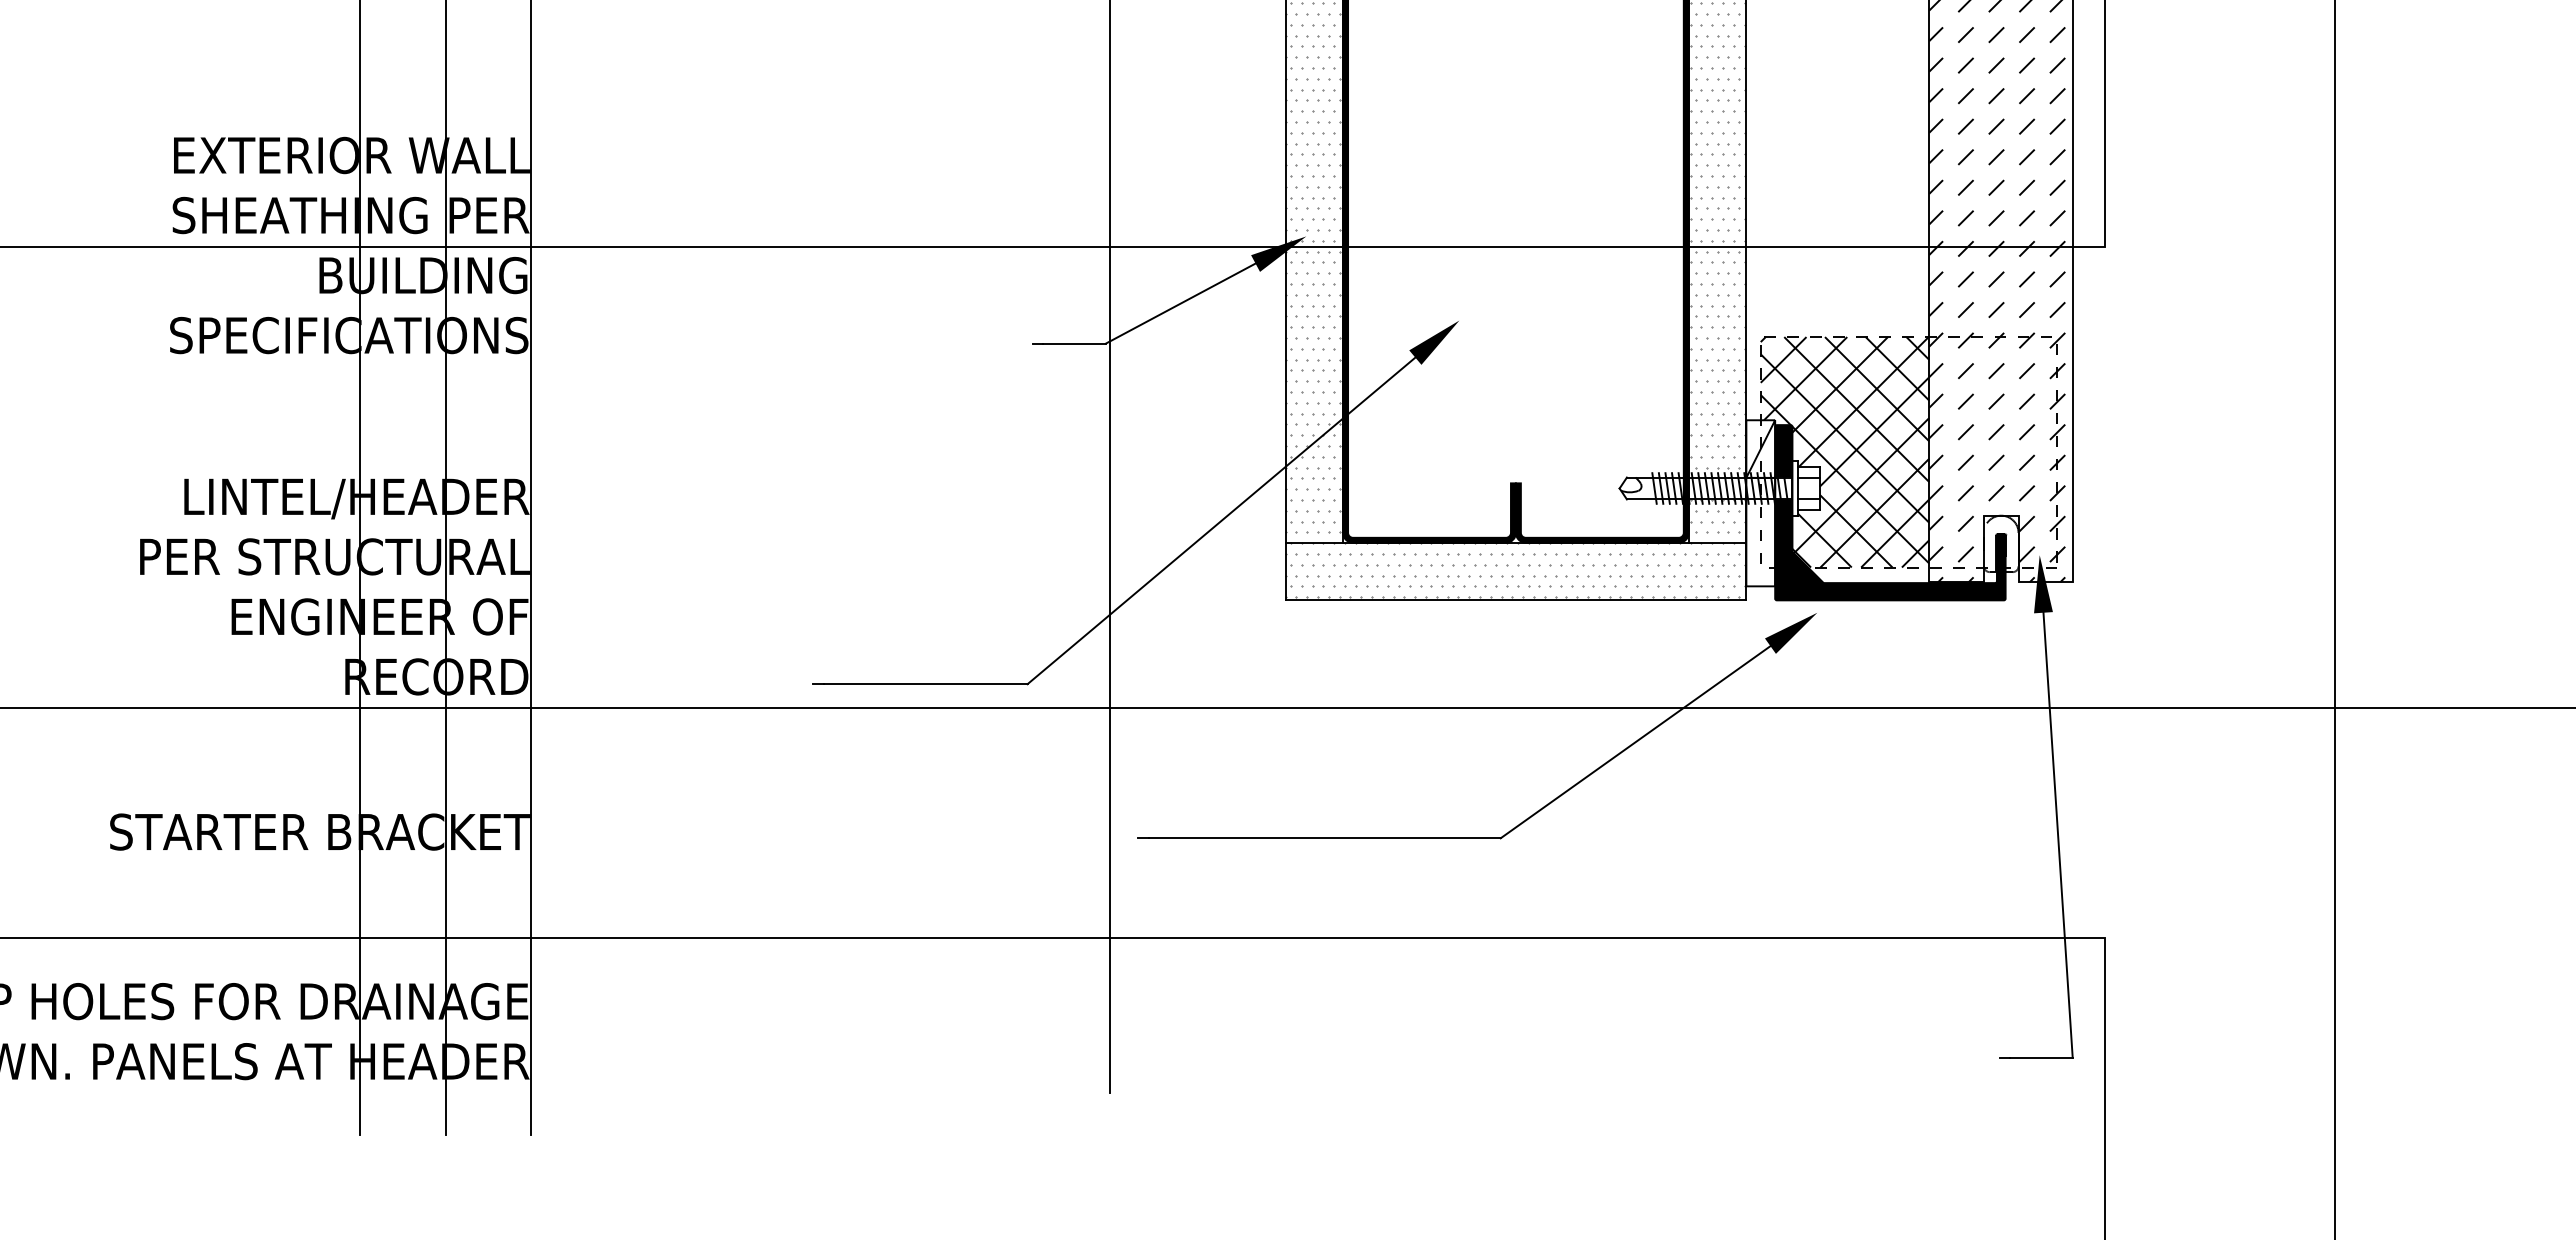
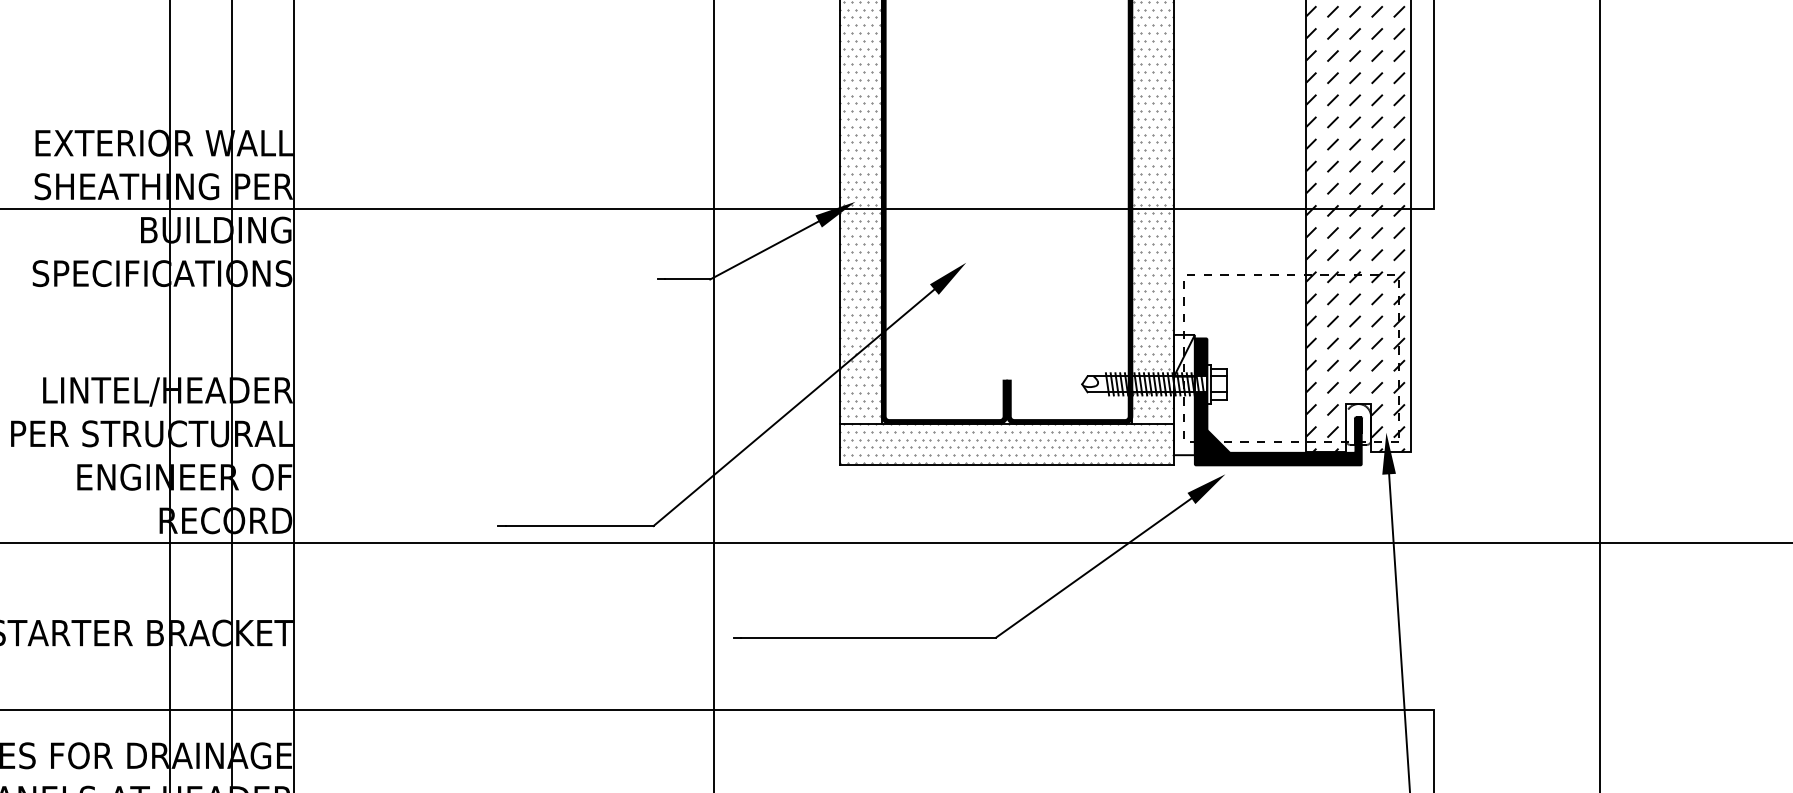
hatch: (1844, 452) -> (1245, 358), removed

